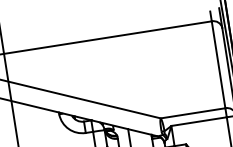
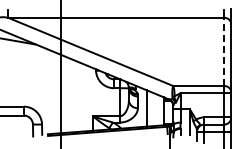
line: (219, 64) -> (224, 51), solid -> dashed

